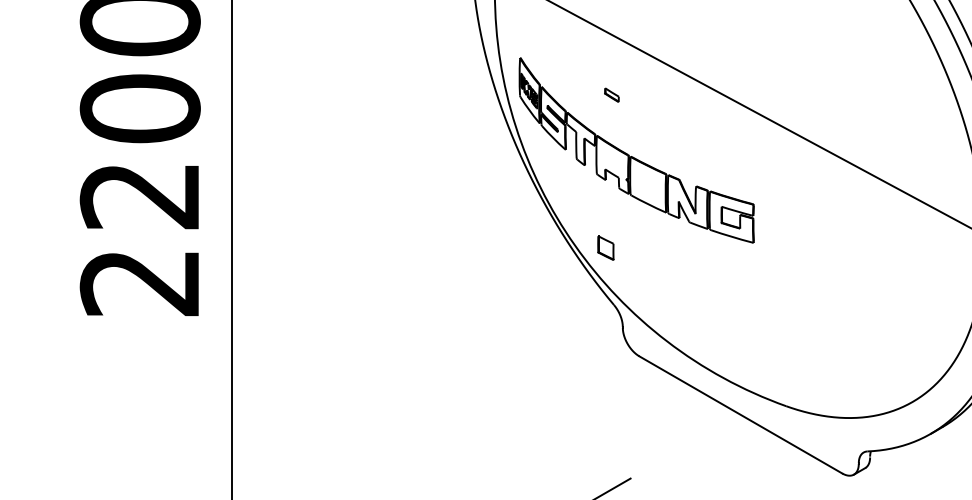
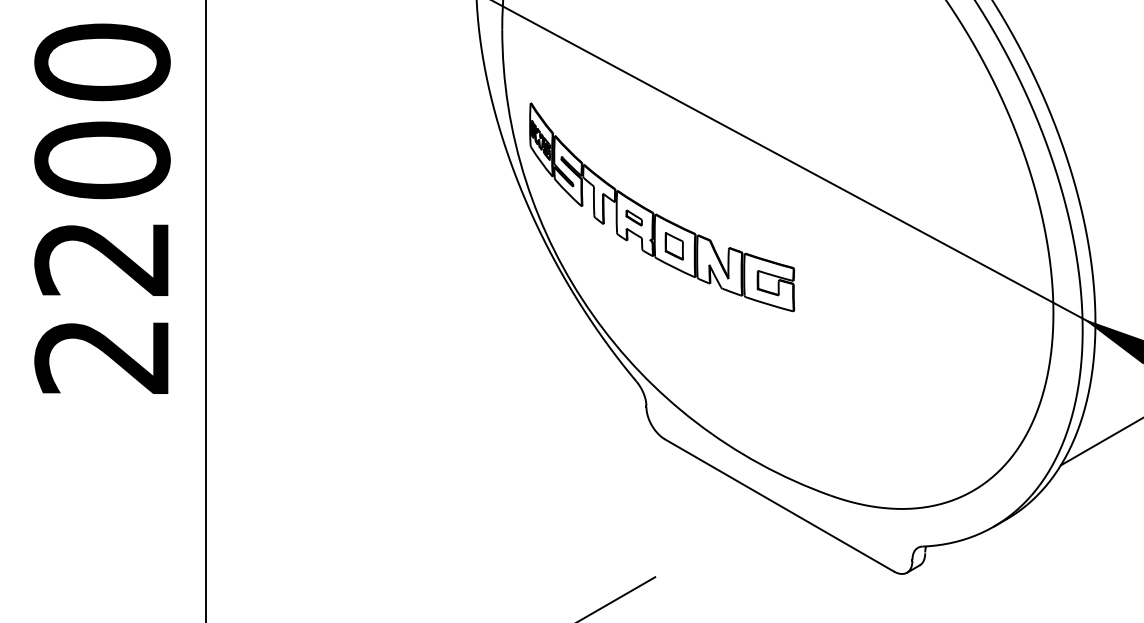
part: (611, 94) -> (633, 217), moved
part: (605, 248) -> (673, 246), moved

